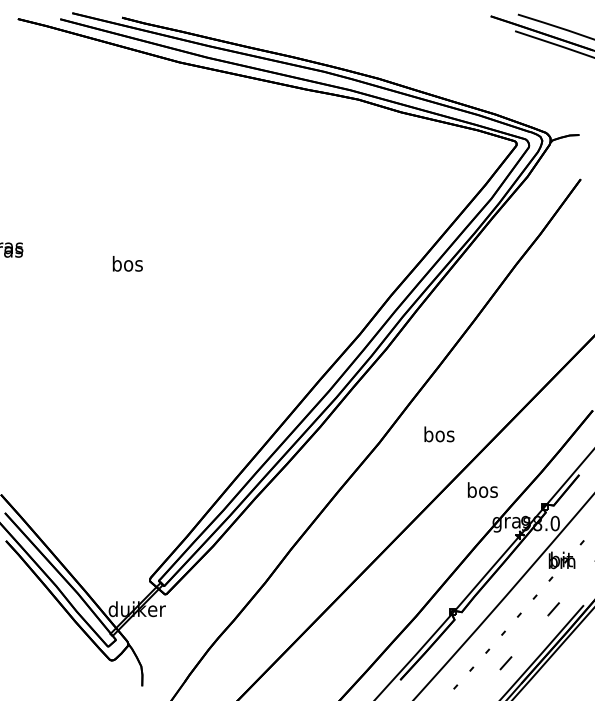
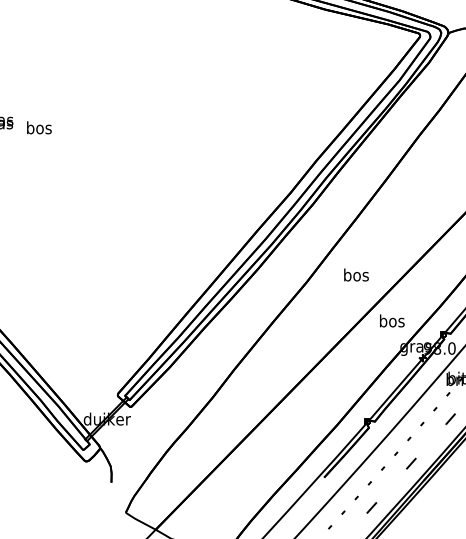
text: (127, 263) -> (39, 127), moved

